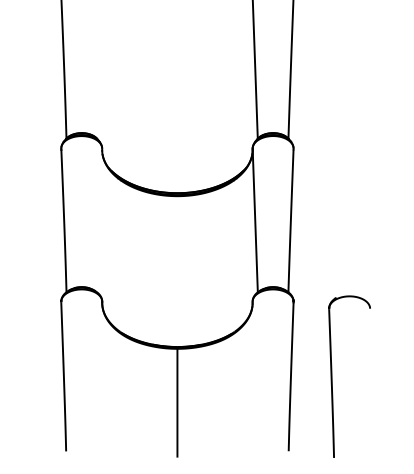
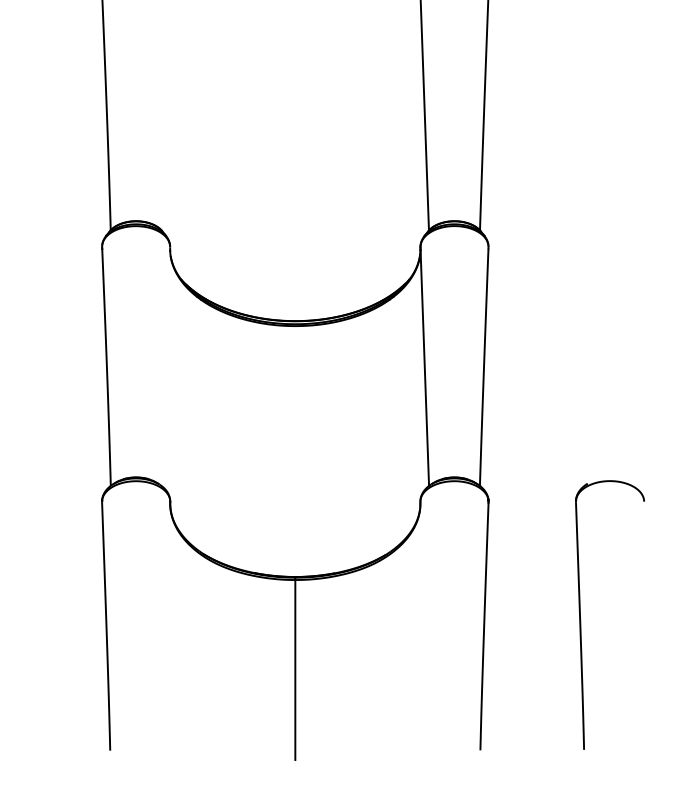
part: (332, 376) -> (581, 614), moved

